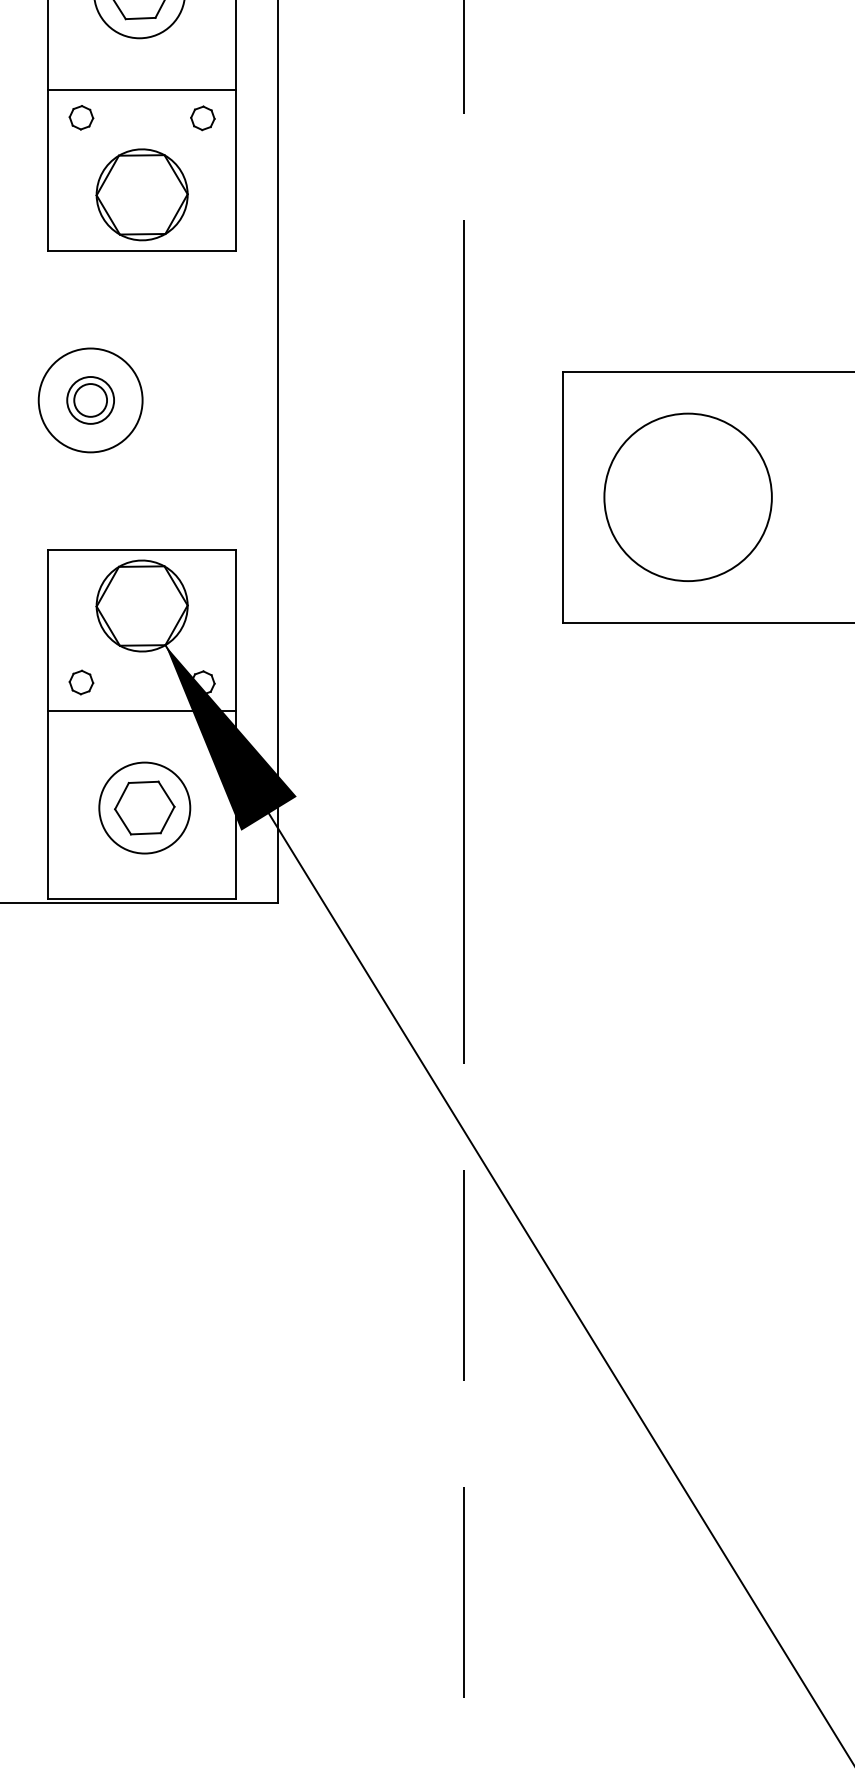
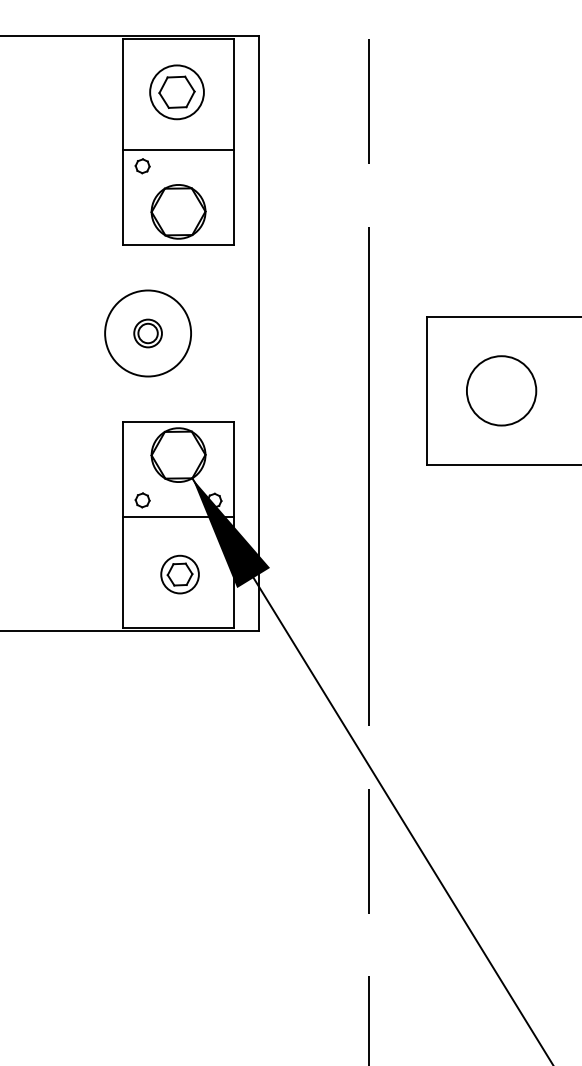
part: (202, 118) -> (214, 166), removed
circle: (89, 400) -> (147, 333), size x1.4
circle: (688, 496) -> (501, 390), size x0.7
part: (143, 807) -> (179, 574), size x0.7

